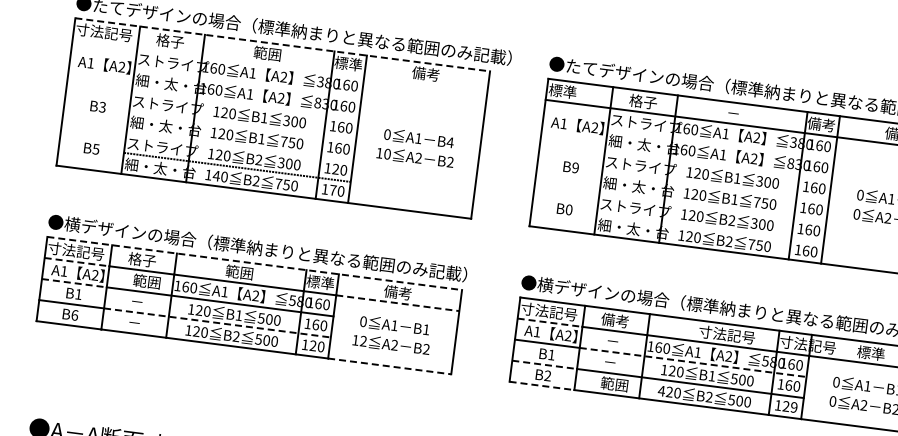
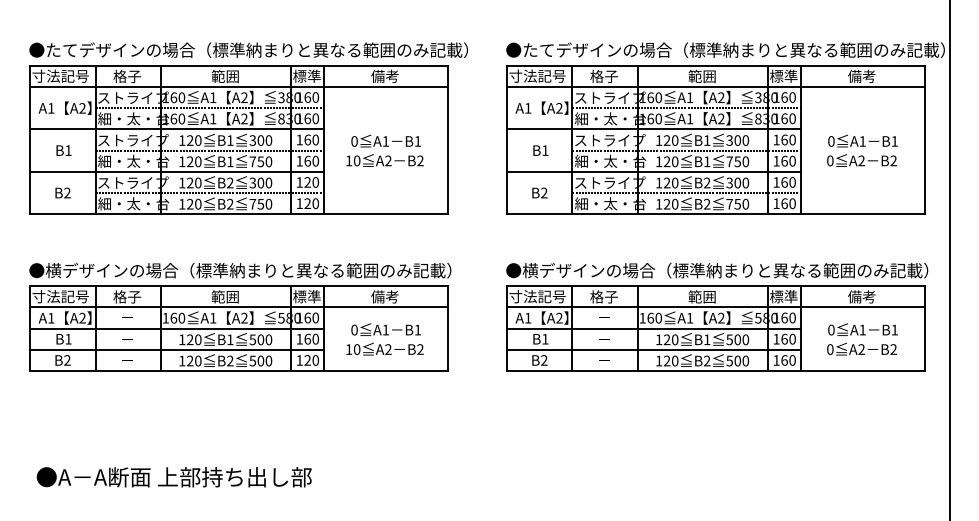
line: (283, 44) -> (239, 65), dashed -> solid
line: (280, 65) -> (239, 86), added
line: (247, 83) -> (209, 108), added
text: (577, 92) -> (537, 75), 標準 -> 寸法記号
line: (213, 100) -> (177, 129), added
text: (102, 107) -> (68, 150), B3 -> B1
text: (739, 114) -> (701, 76), － -> 範囲
text: (821, 123) -> (783, 75), 備考 -> 標準
line: (242, 125) -> (209, 150), added
line: (208, 141) -> (177, 171), added
text: (449, 142) -> (417, 141), B4 -> B1
line: (720, 144) -> (686, 108), added
text: (96, 148) -> (67, 192), B5 -> B2
line: (686, 160) -> (654, 129), added
text: (575, 167) -> (545, 150), B9 -> B1
text: (215, 175) -> (189, 203), 140 -> 120
line: (715, 185) -> (686, 150), added
text: (332, 190) -> (307, 203), 170 -> 120
line: (681, 202) -> (654, 171), added
text: (569, 209) -> (544, 192), B0 -> B2
line: (710, 228) -> (686, 193), added
line: (76, 262) -> (62, 307), dashed -> solid
line: (254, 263) -> (239, 286), dashed -> solid
text: (146, 281) -> (134, 317), 範囲 -> －
line: (74, 283) -> (62, 328), dashed -> solid
line: (398, 303) -> (386, 307), dashed -> solid
text: (74, 315) -> (67, 360), B6 -> B2
text: (614, 320) -> (603, 296), 備考 -> 格子
line: (218, 322) -> (210, 349), dashed -> solid
line: (549, 322) -> (539, 307), dashed -> solid
text: (726, 334) -> (716, 296), 寸法記号 -> 範囲
text: (362, 341) -> (356, 349), 12 -> 10
text: (808, 344) -> (798, 296), 寸法記号 -> 標準
text: (870, 352) -> (861, 296), 標準 -> 備考
line: (693, 362) -> (687, 328), dashed -> solid
line: (544, 364) -> (539, 349), dashed -> solid
line: (389, 366) -> (386, 371), dashed -> solid
text: (614, 383) -> (611, 359), 範囲 -> －
line: (541, 386) -> (539, 371), dashed -> solid
text: (661, 390) -> (658, 360), 420 -> 120
text: (790, 407) -> (788, 360), 129 -> 160

